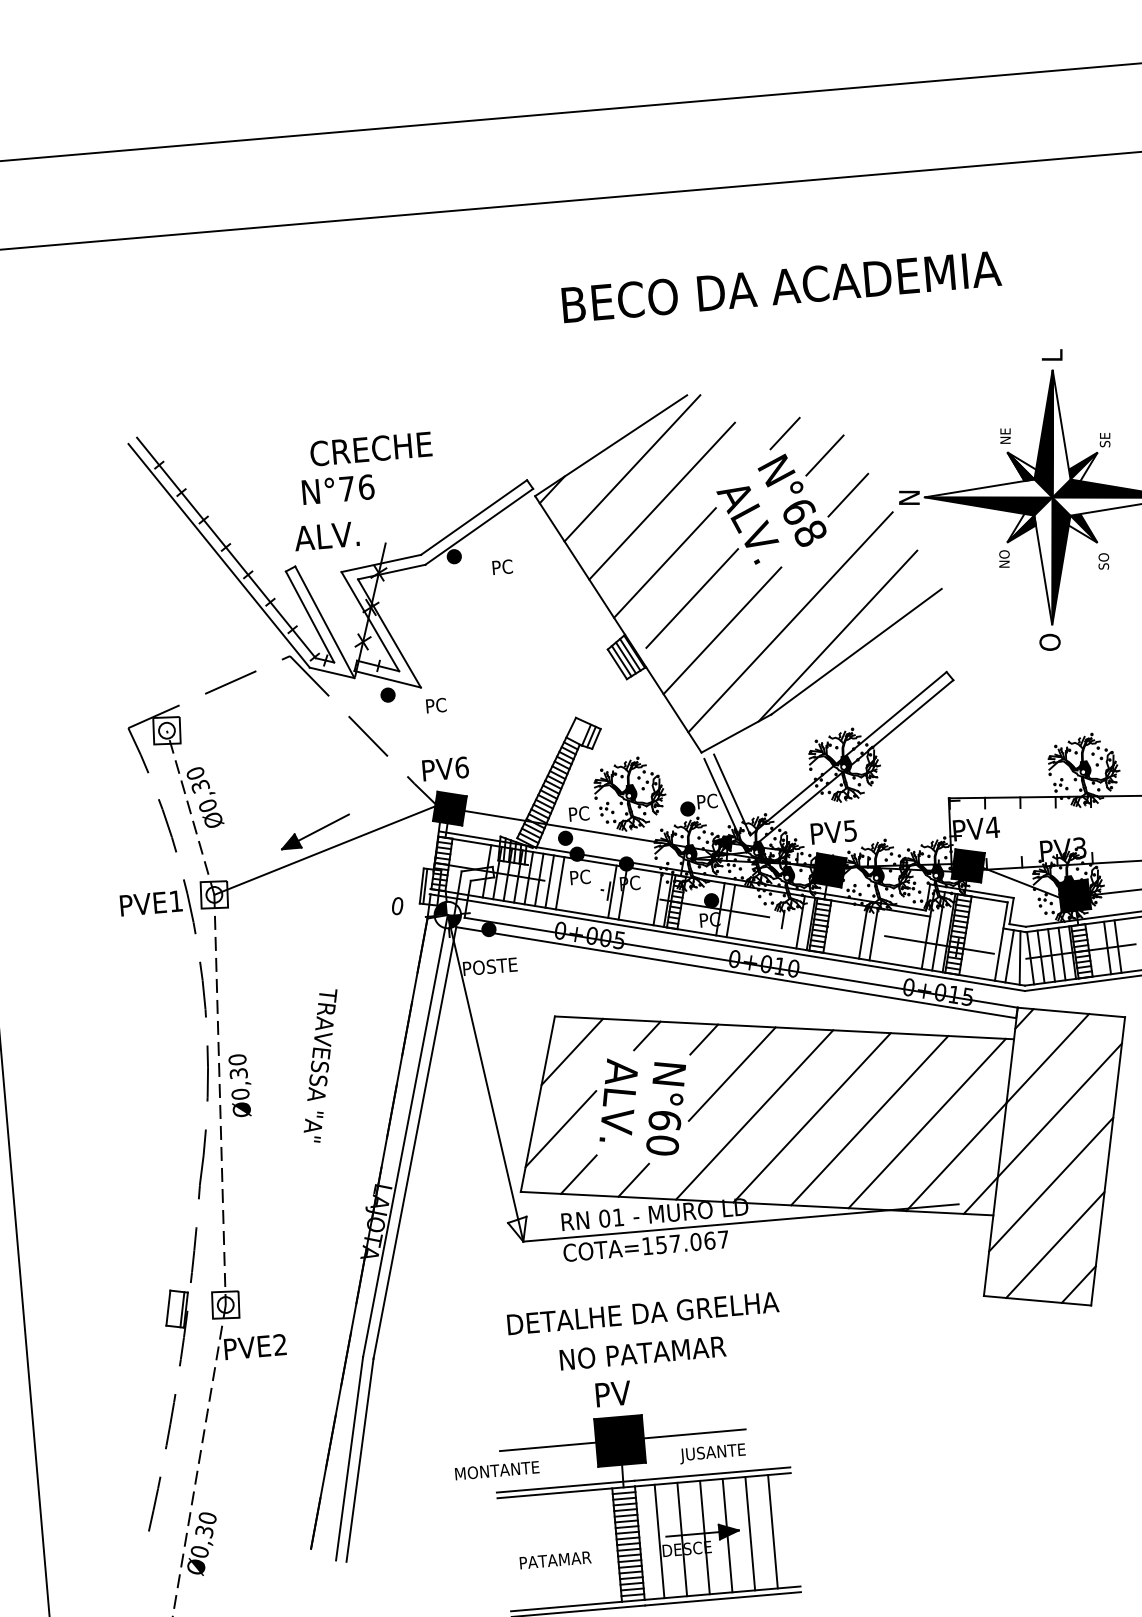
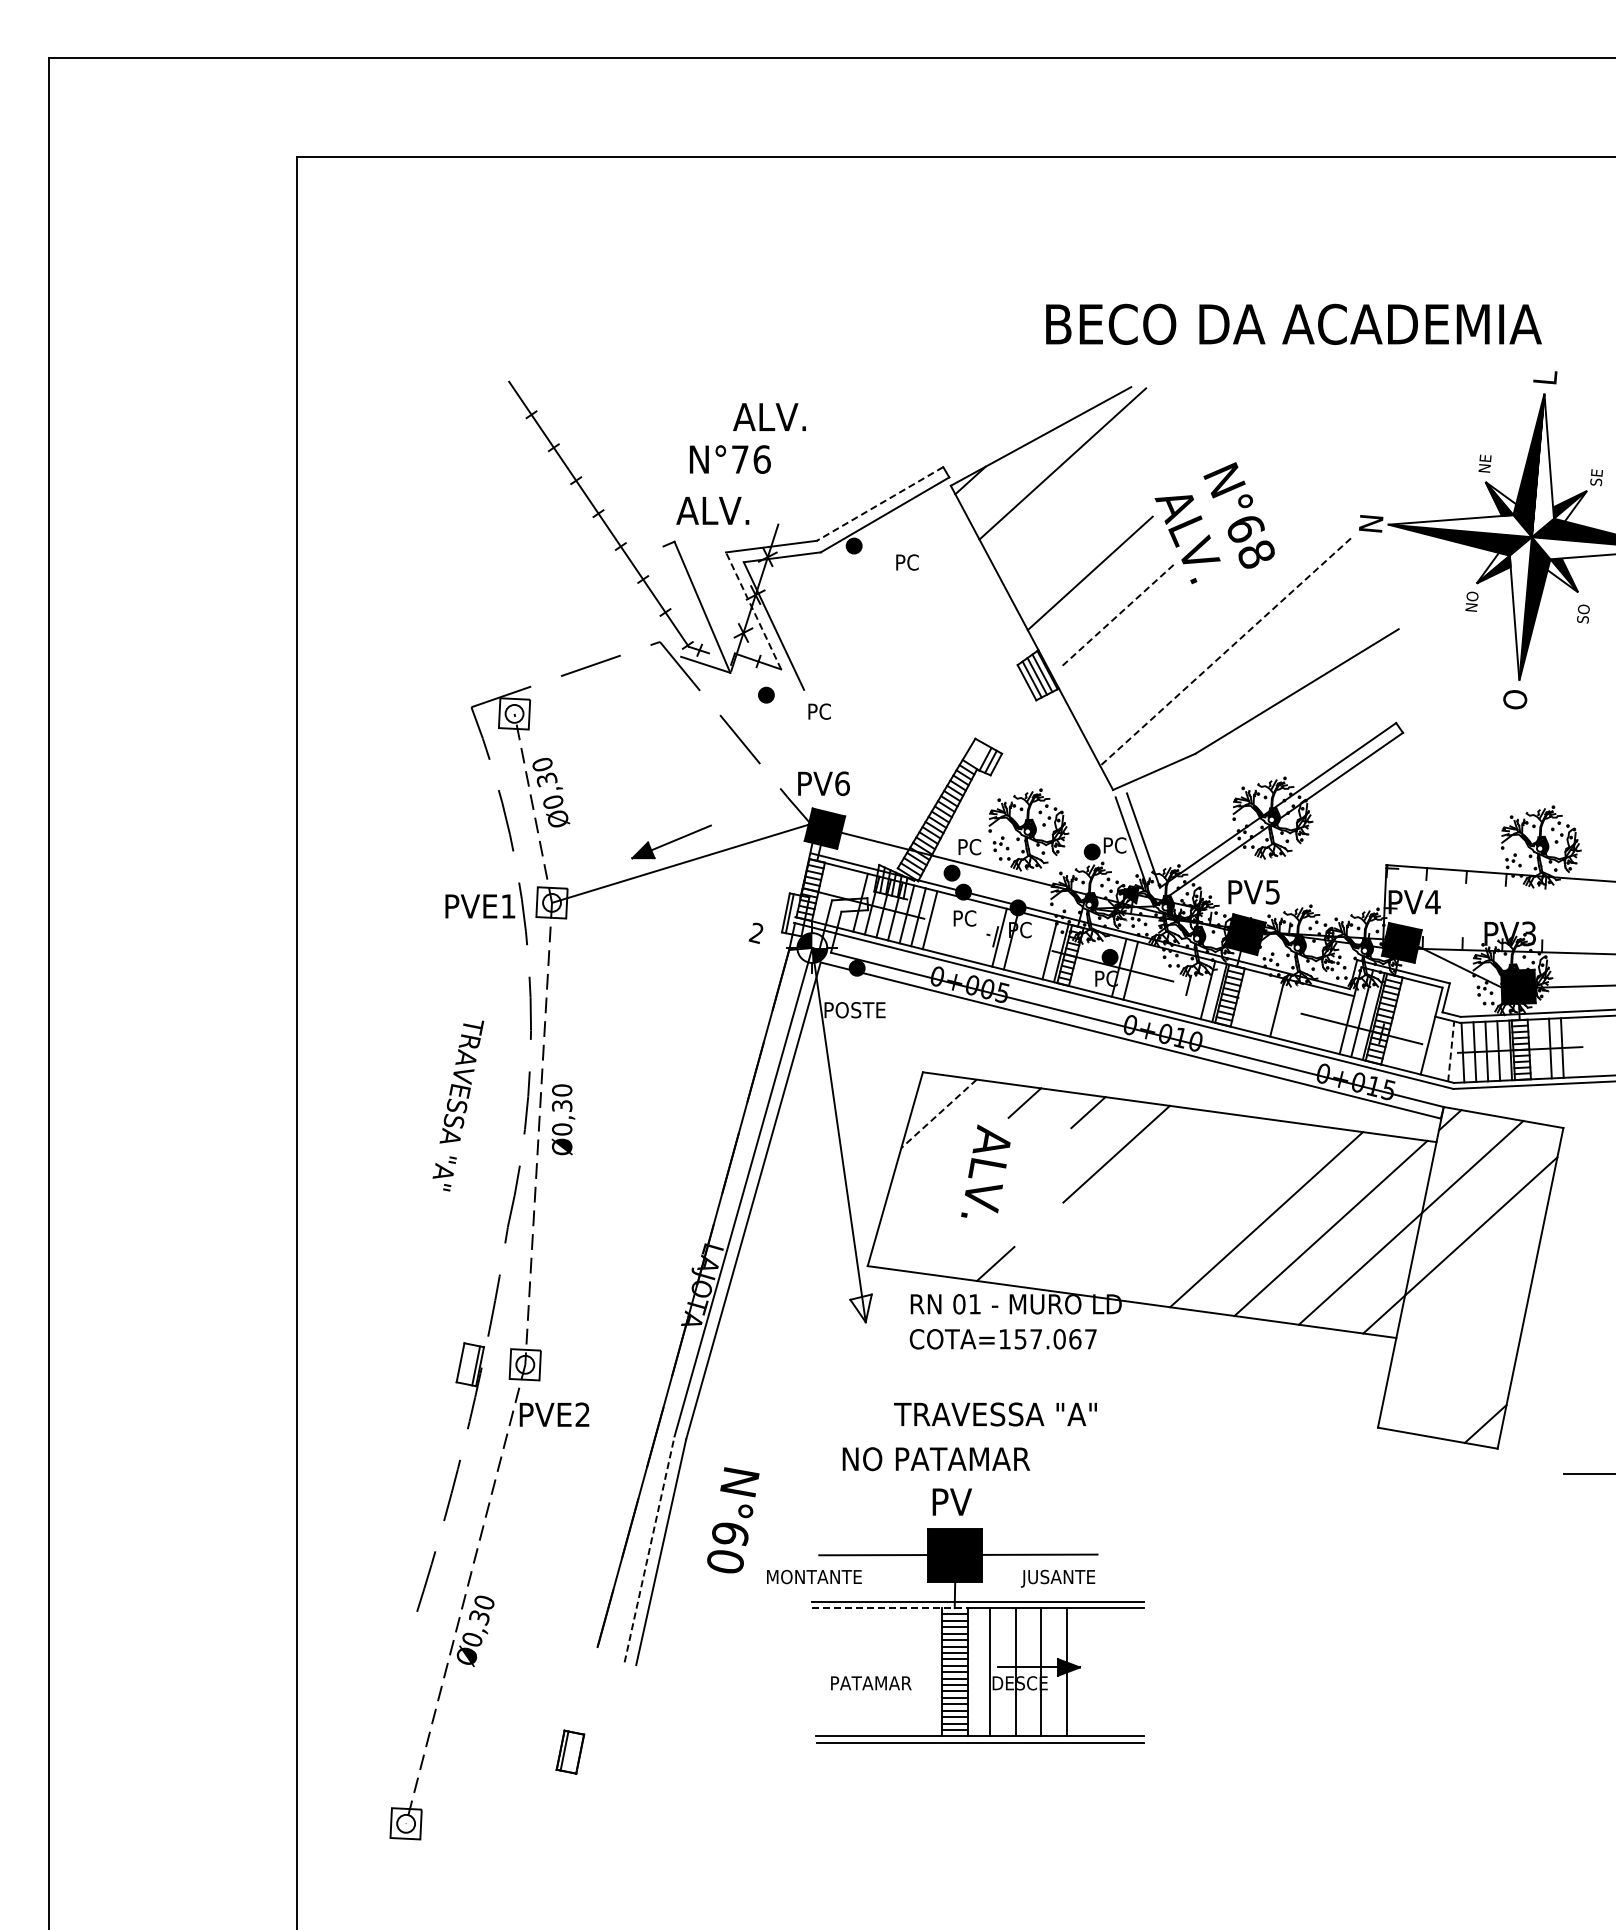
text: (781, 286) -> (1293, 323), moved
line: (784, 433) -> (1237, 439), removed
text: (370, 448) -> (770, 416), CRECHE -> ALV.
line: (825, 455) -> (1280, 467), removed
line: (848, 494) -> (1302, 514), removed
line: (661, 501) -> (1092, 503), removed
line: (473, 518) -> (879, 504), solid -> dashed
line: (218, 555) -> (589, 522), removed
line: (692, 598) -> (1117, 615), solid -> dashed
line: (310, 616) -> (686, 599), removed
line: (370, 621) -> (753, 610), solid -> dashed
line: (790, 622) -> (1225, 652), solid -> dashed
line: (722, 630) -> (1148, 654), removed
line: (837, 635) -> (1277, 671), removed
line: (387, 678) -> (767, 676), removed
line: (560, 883) -> (941, 923), removed
text: (396, 905) -> (755, 932), 0 -> 2
line: (873, 934) -> (1288, 1010), removed
line: (1009, 956) -> (1439, 1048), removed
line: (1020, 957) -> (1451, 1050), solid -> dashed
line: (572, 1051) -> (939, 1113), solid -> dashed
text: (321, 1066) -> (458, 1105), moved
text: (666, 1108) -> (733, 1520), moved
line: (754, 1114) -> (1137, 1201), removed
line: (811, 1117) -> (1201, 1210), removed
line: (560, 1129) -> (918, 1199), removed
line: (578, 1174) -> (934, 1252), removed
line: (1051, 1184) -> (1464, 1308), removed
line: (740, 1223) -> (1111, 1322), removed
line: (1054, 1245) -> (1462, 1377), removed
text: (643, 1313) -> (993, 1414), DETALHE DA GRELHA -> TRAVESSA "A"
text: (643, 1353) -> (936, 1459), moved
line: (349, 1458) -> (649, 1549), solid -> dashed
line: (566, 1492) -> (889, 1608), solid -> dashed
line: (773, 1531) -> (1118, 1672), removed
line: (750, 1533) -> (1092, 1672), removed

